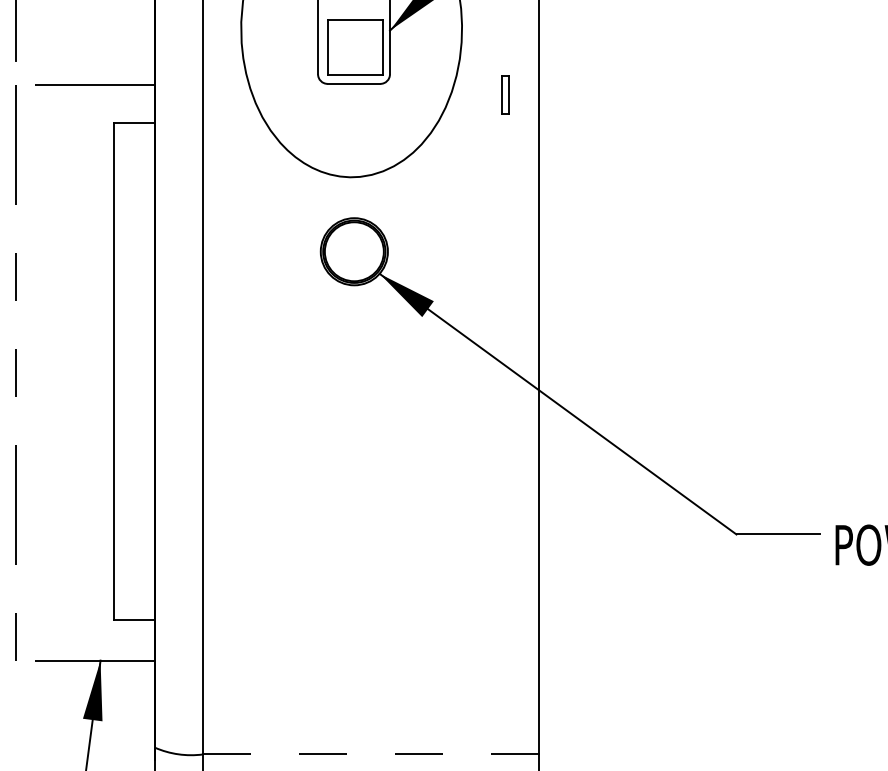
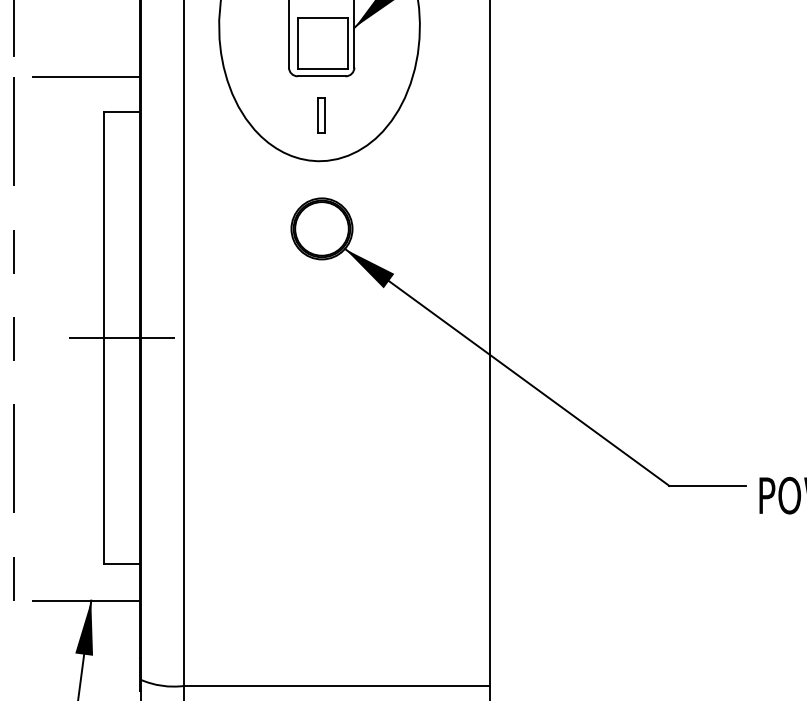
part: (505, 95) -> (321, 115), moved
line: (134, 371) -> (122, 337), added
line: (370, 754) -> (336, 685), dashed -> solid

